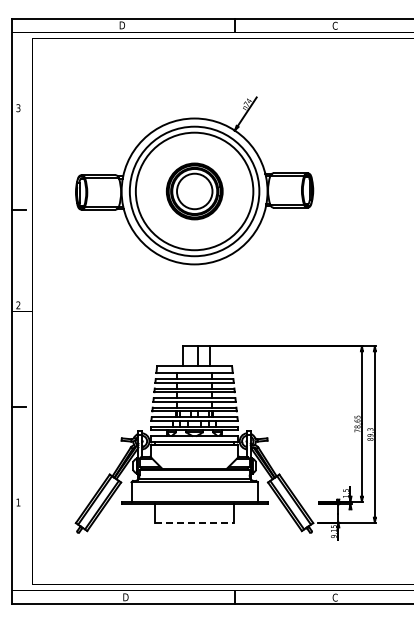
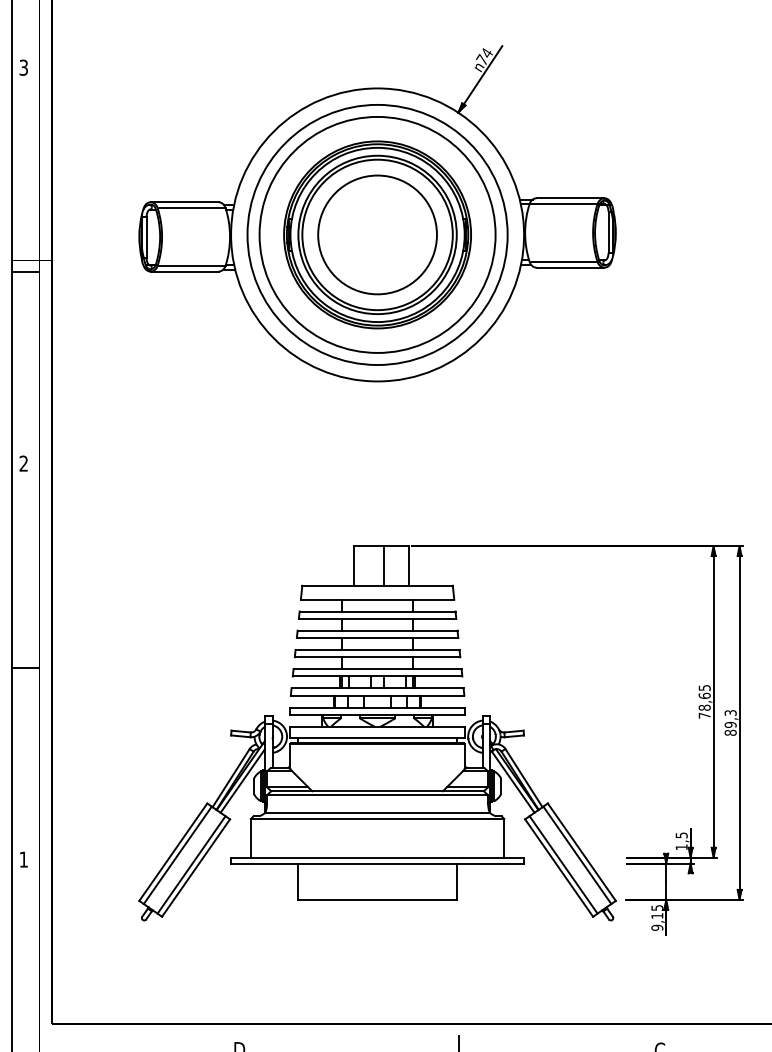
part: (194, 191) -> (377, 235), size x1.67
line: (195, 522) -> (379, 899), dashed -> solid

